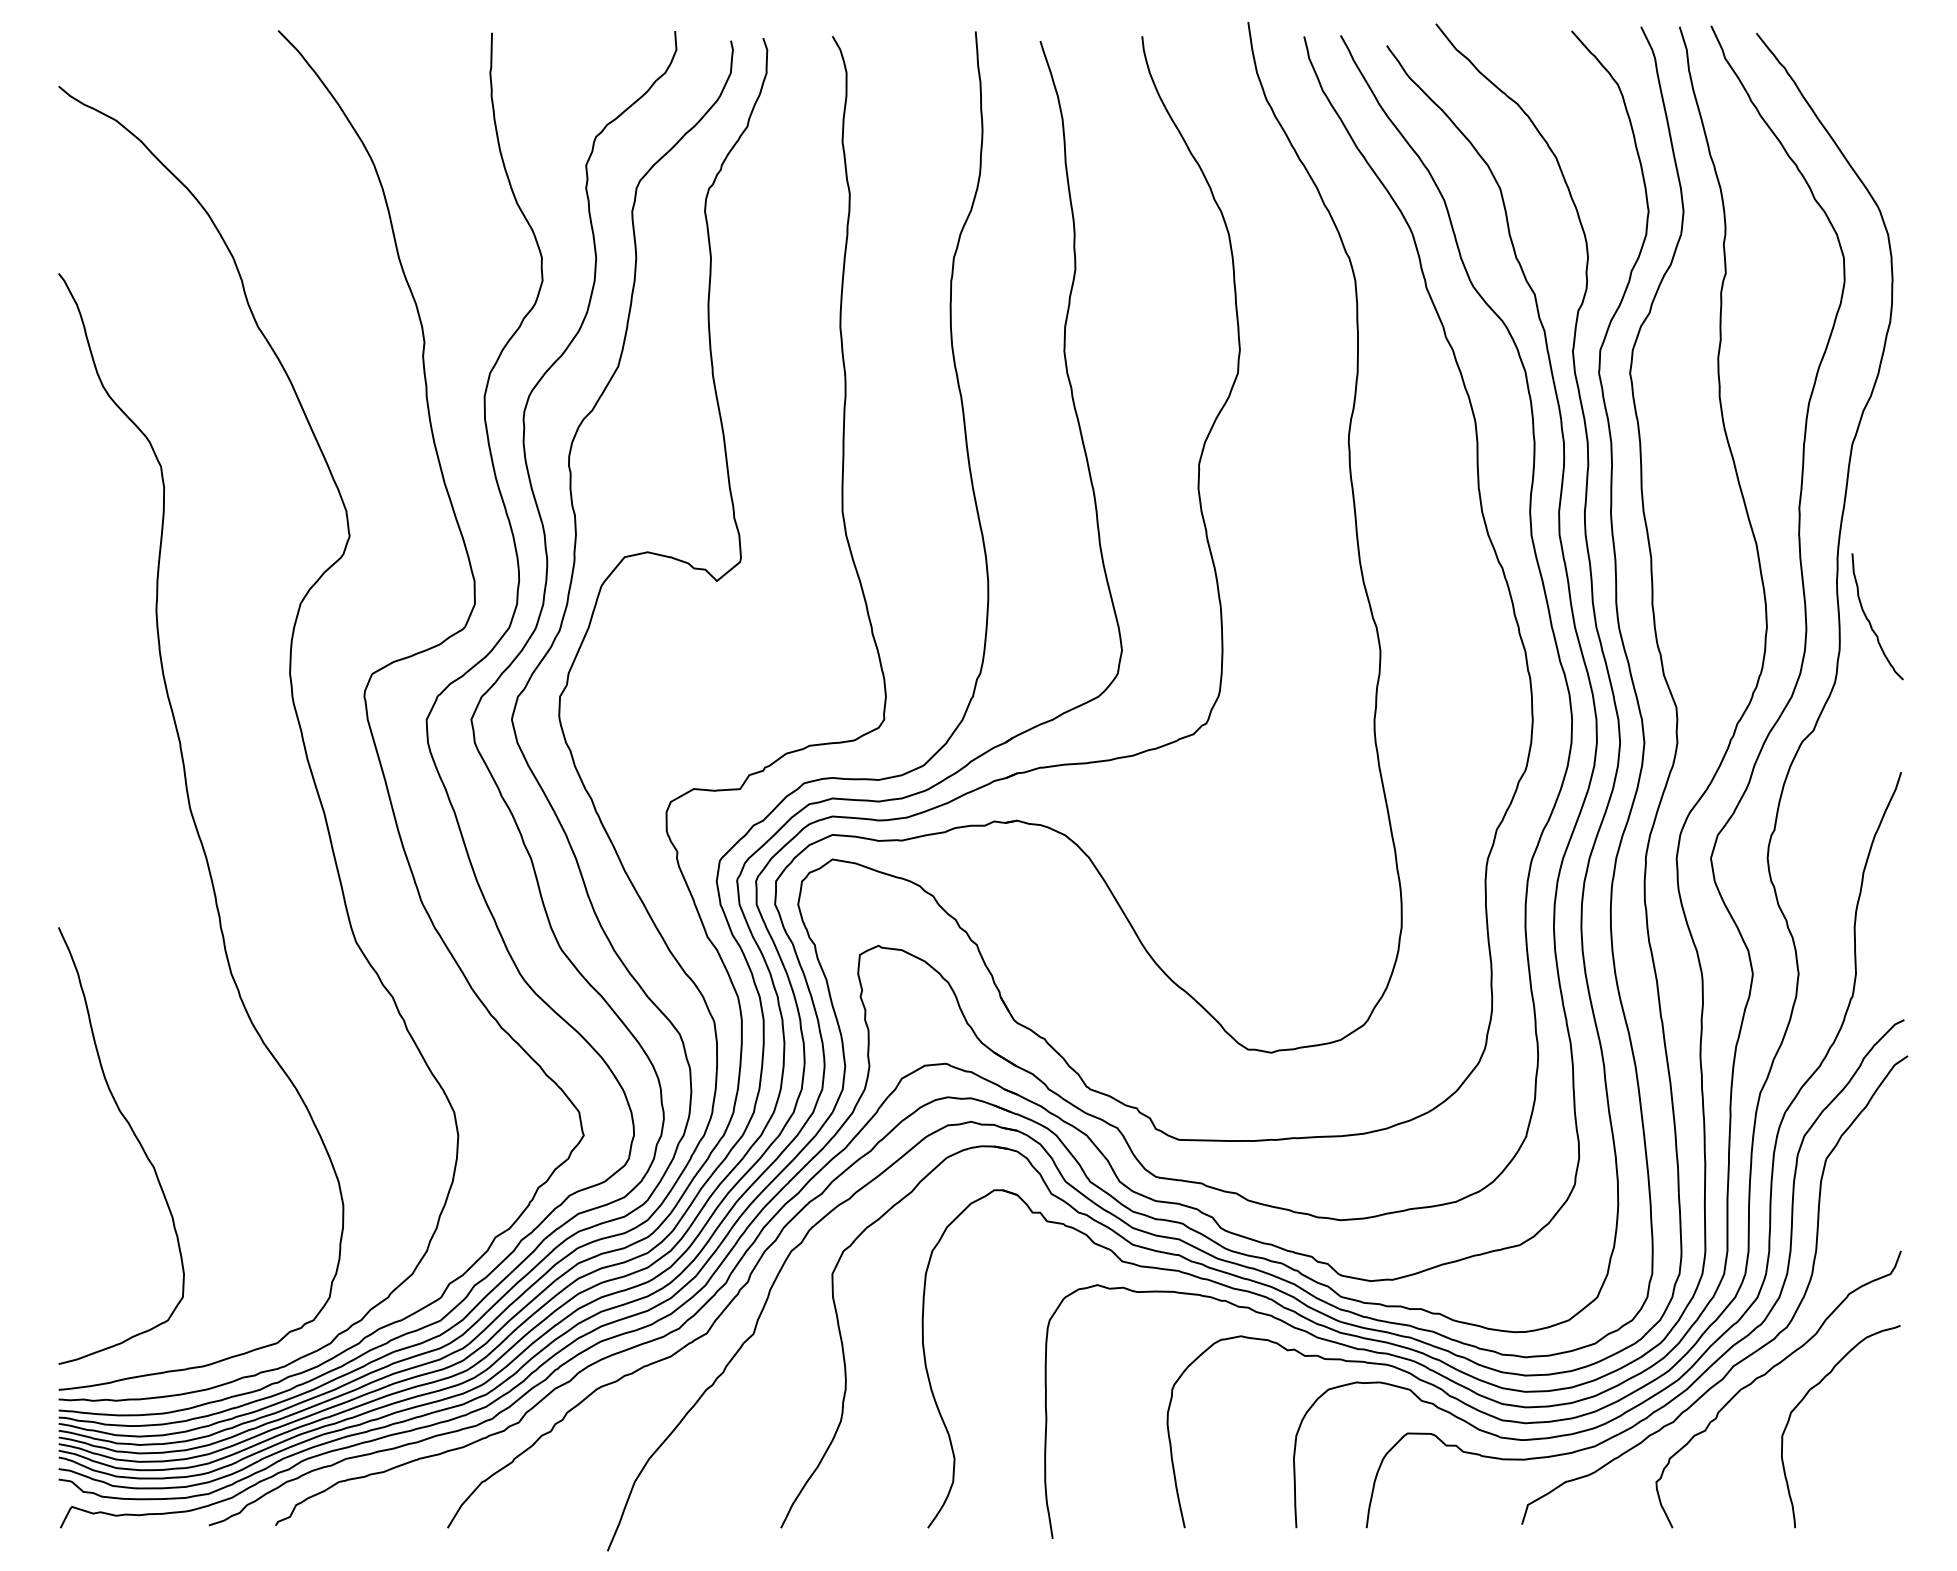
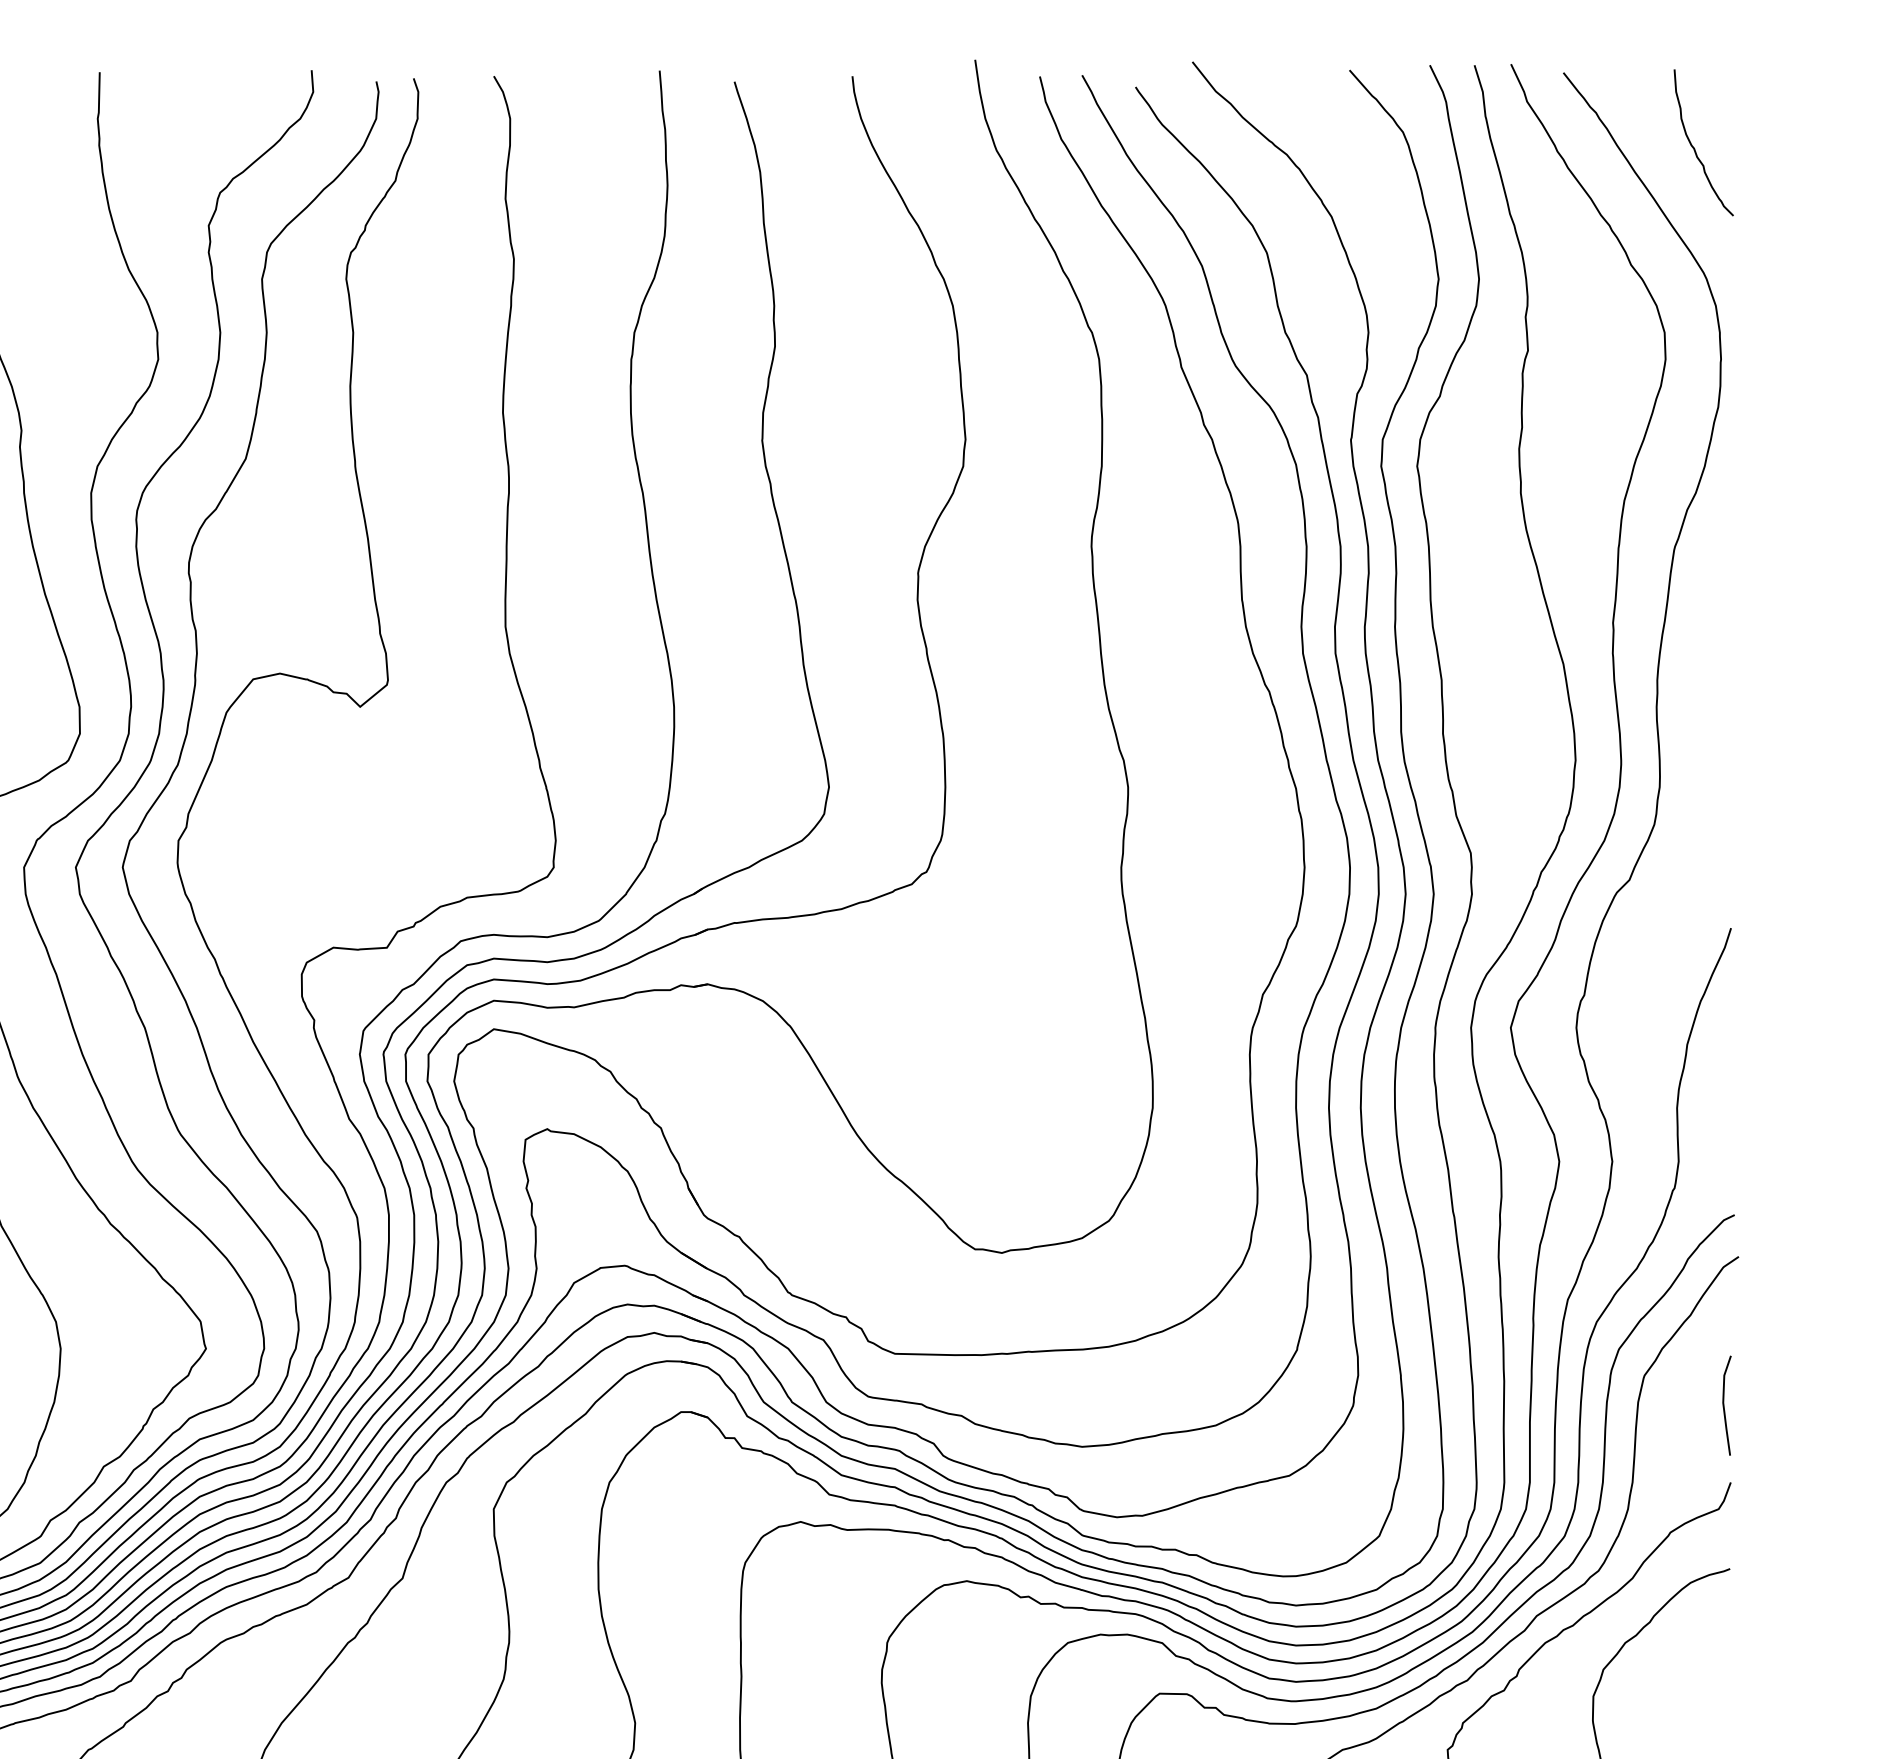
curve: (1870, 621) -> (1695, 148), moved
line: (1895, 1184) -> (1724, 1405), added

